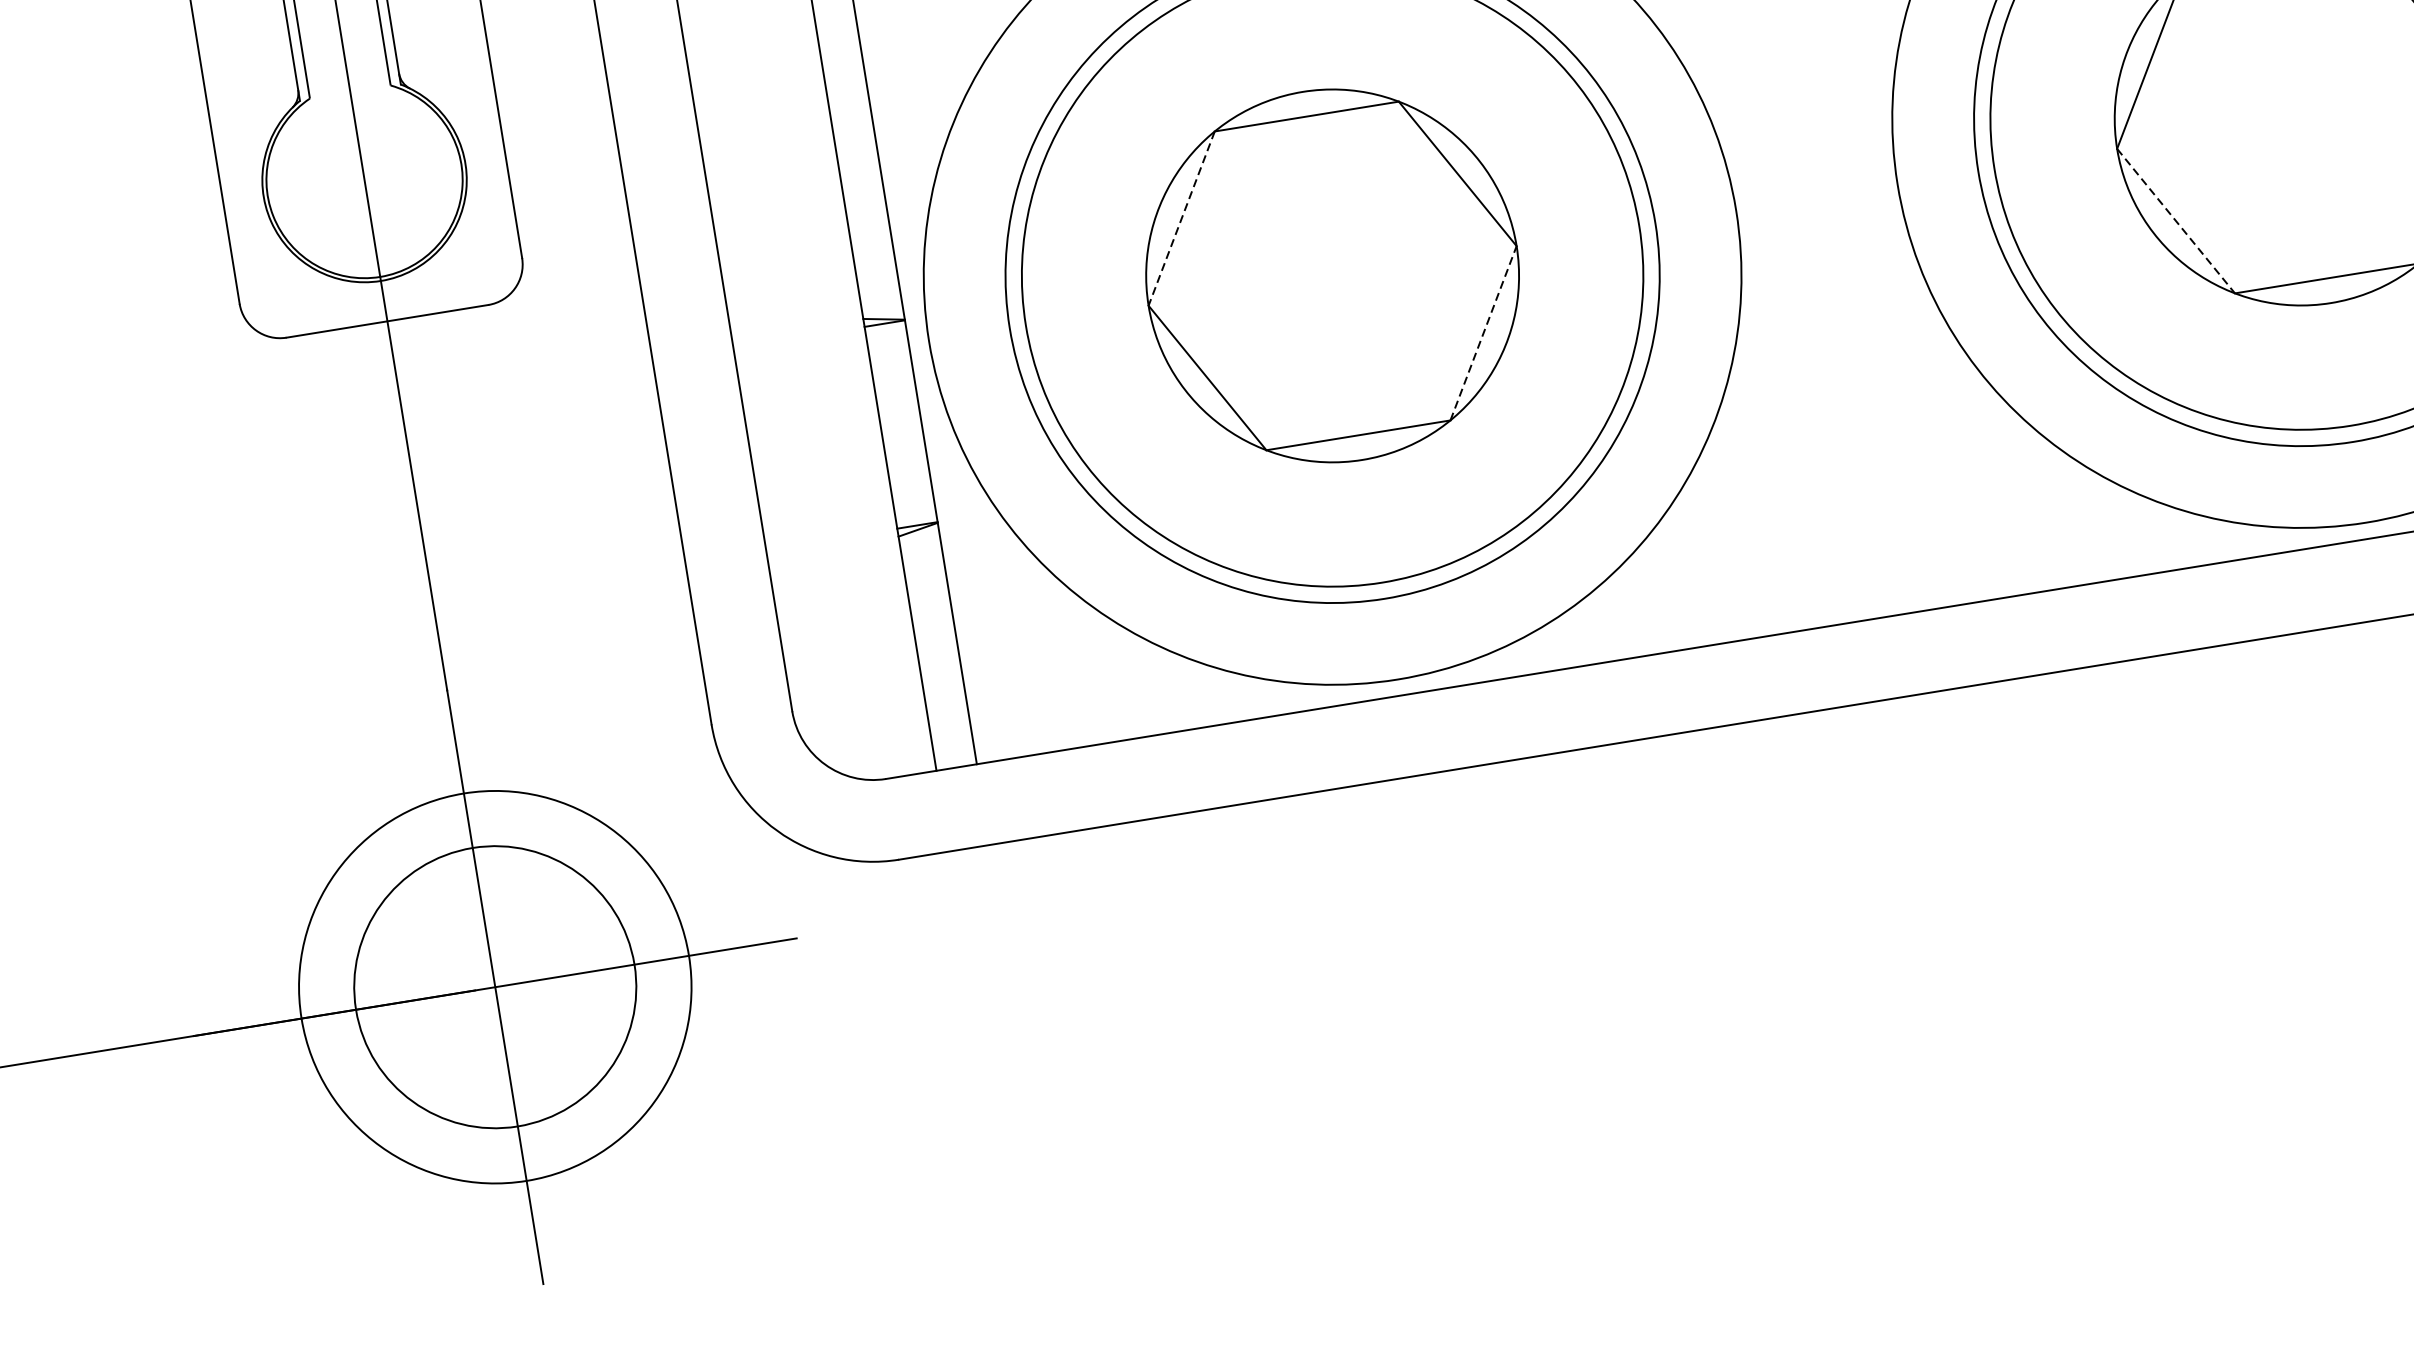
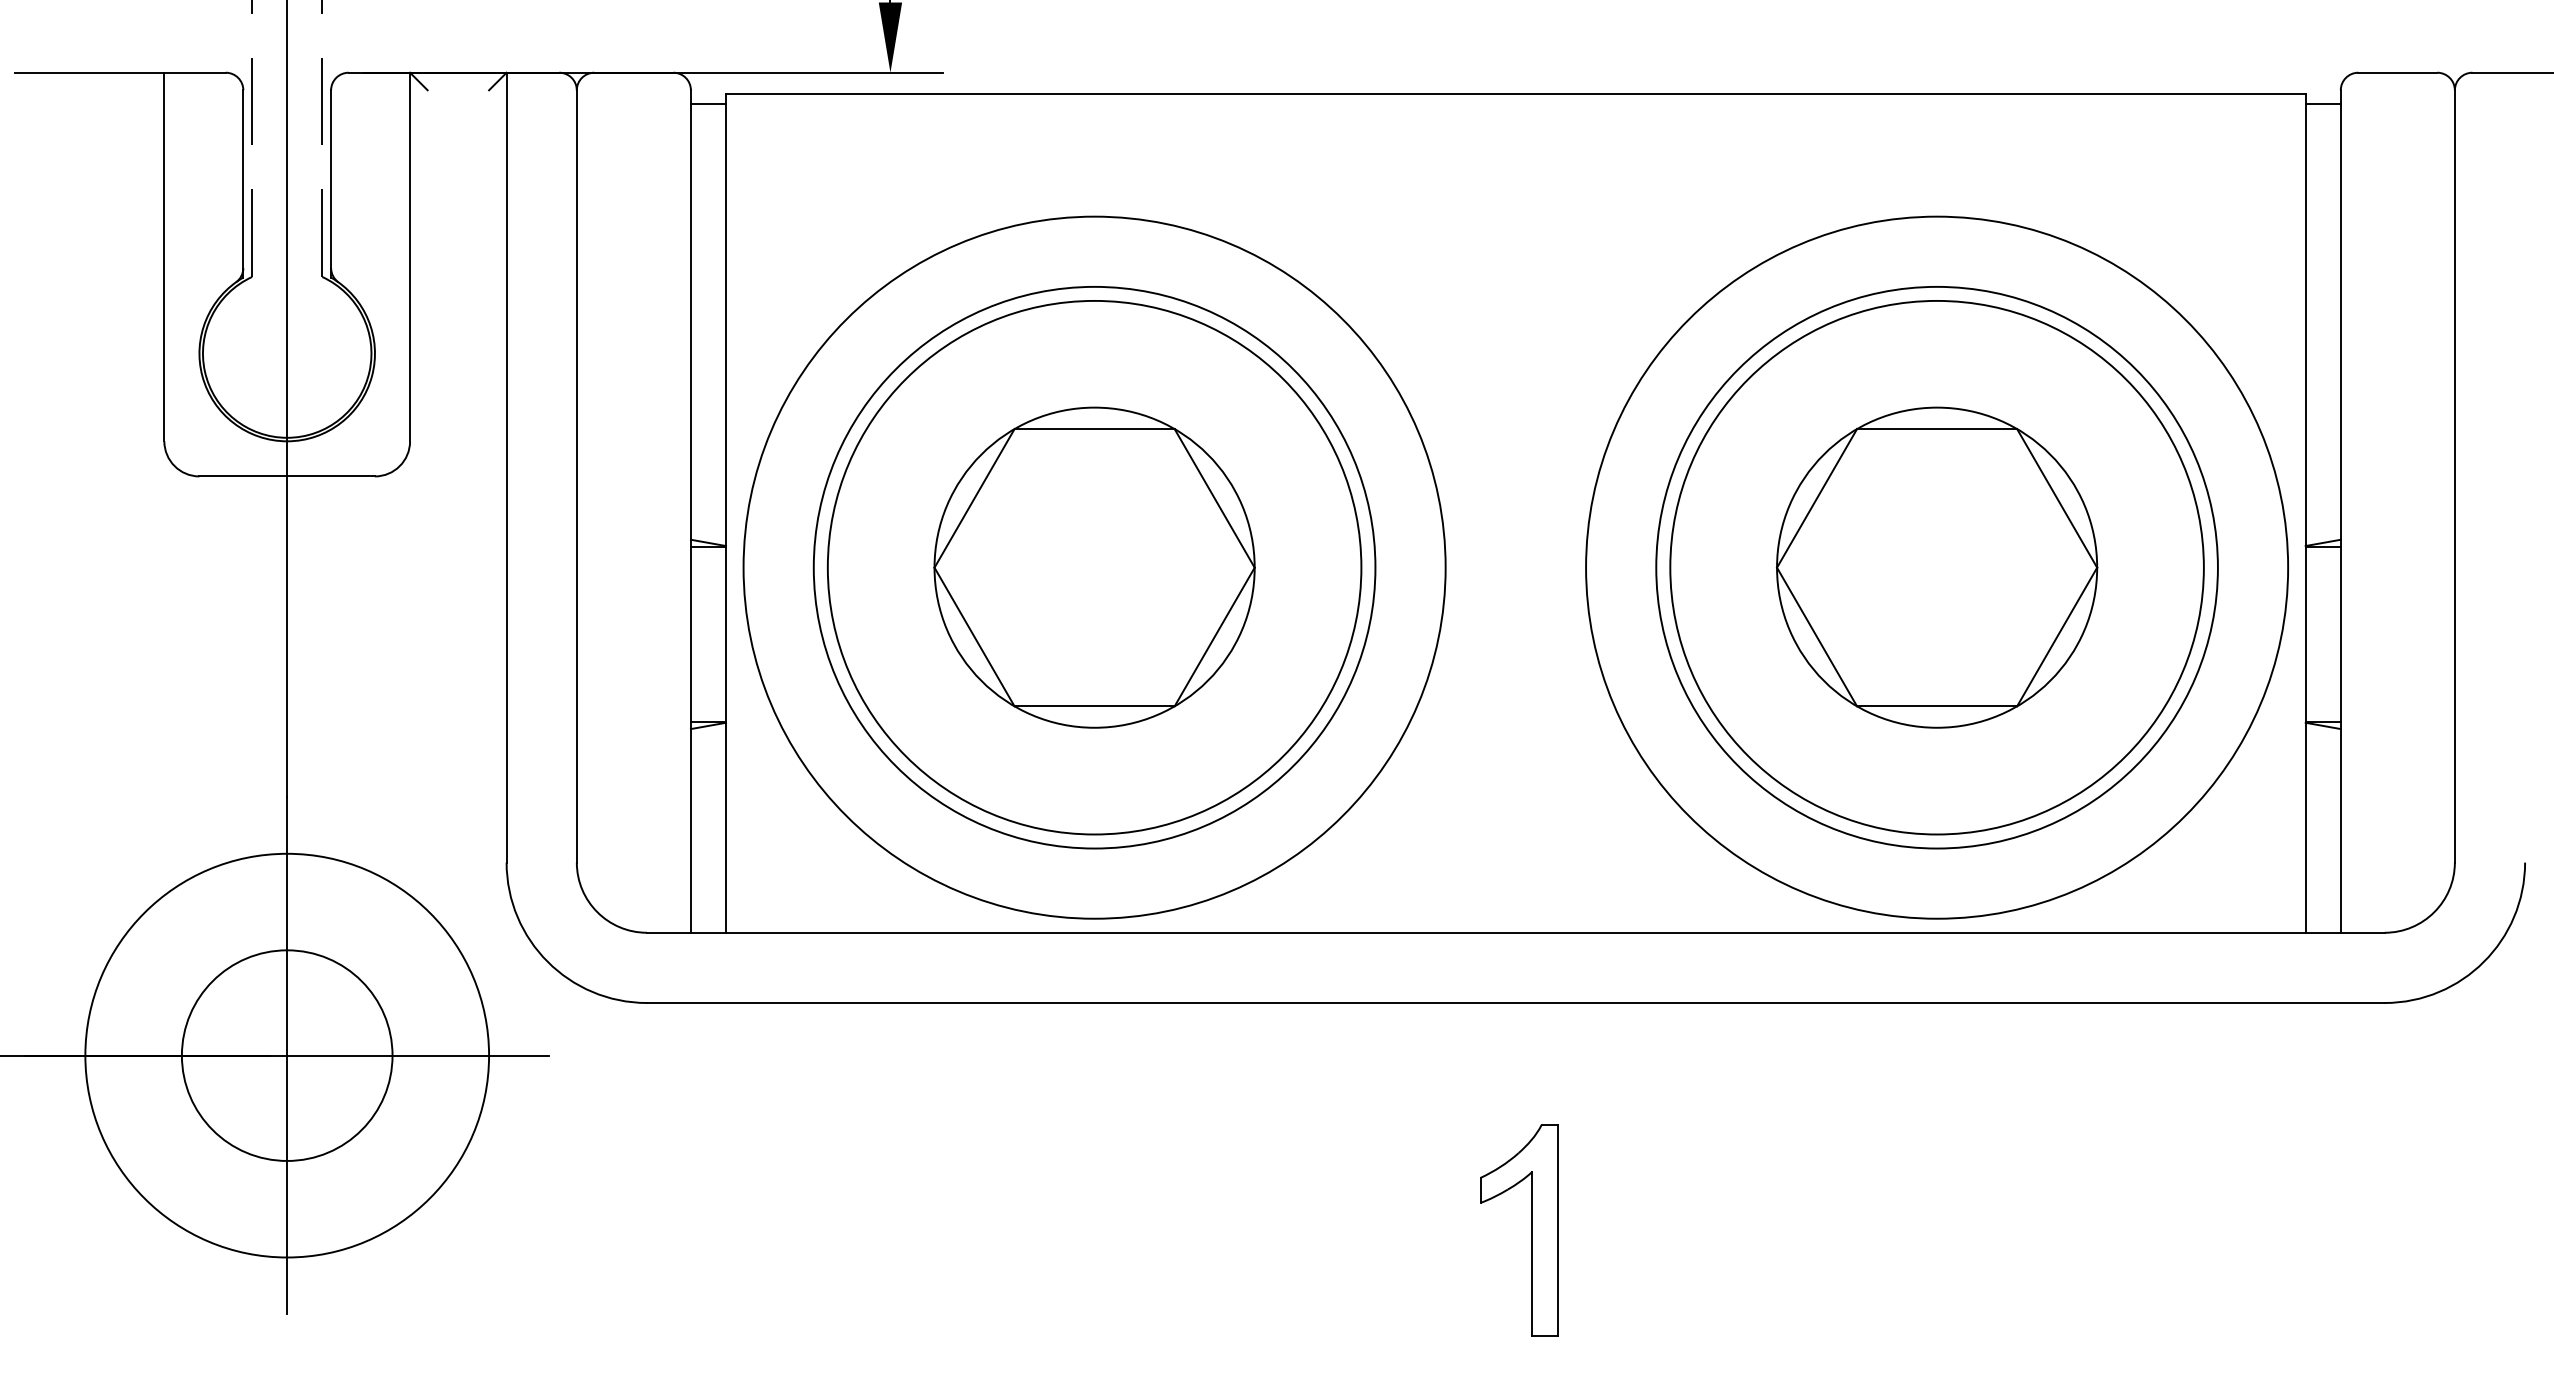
line: (1181, 218) -> (974, 498), dashed -> solid
line: (2176, 221) -> (1817, 637), dashed -> solid
line: (1483, 332) -> (1214, 636), dashed -> solid
part: (1958, 956) -> (1531, 1230), added
circle: (494, 987) -> (286, 1055), size x0.62
circle: (495, 987) -> (287, 1055), size x1.67

